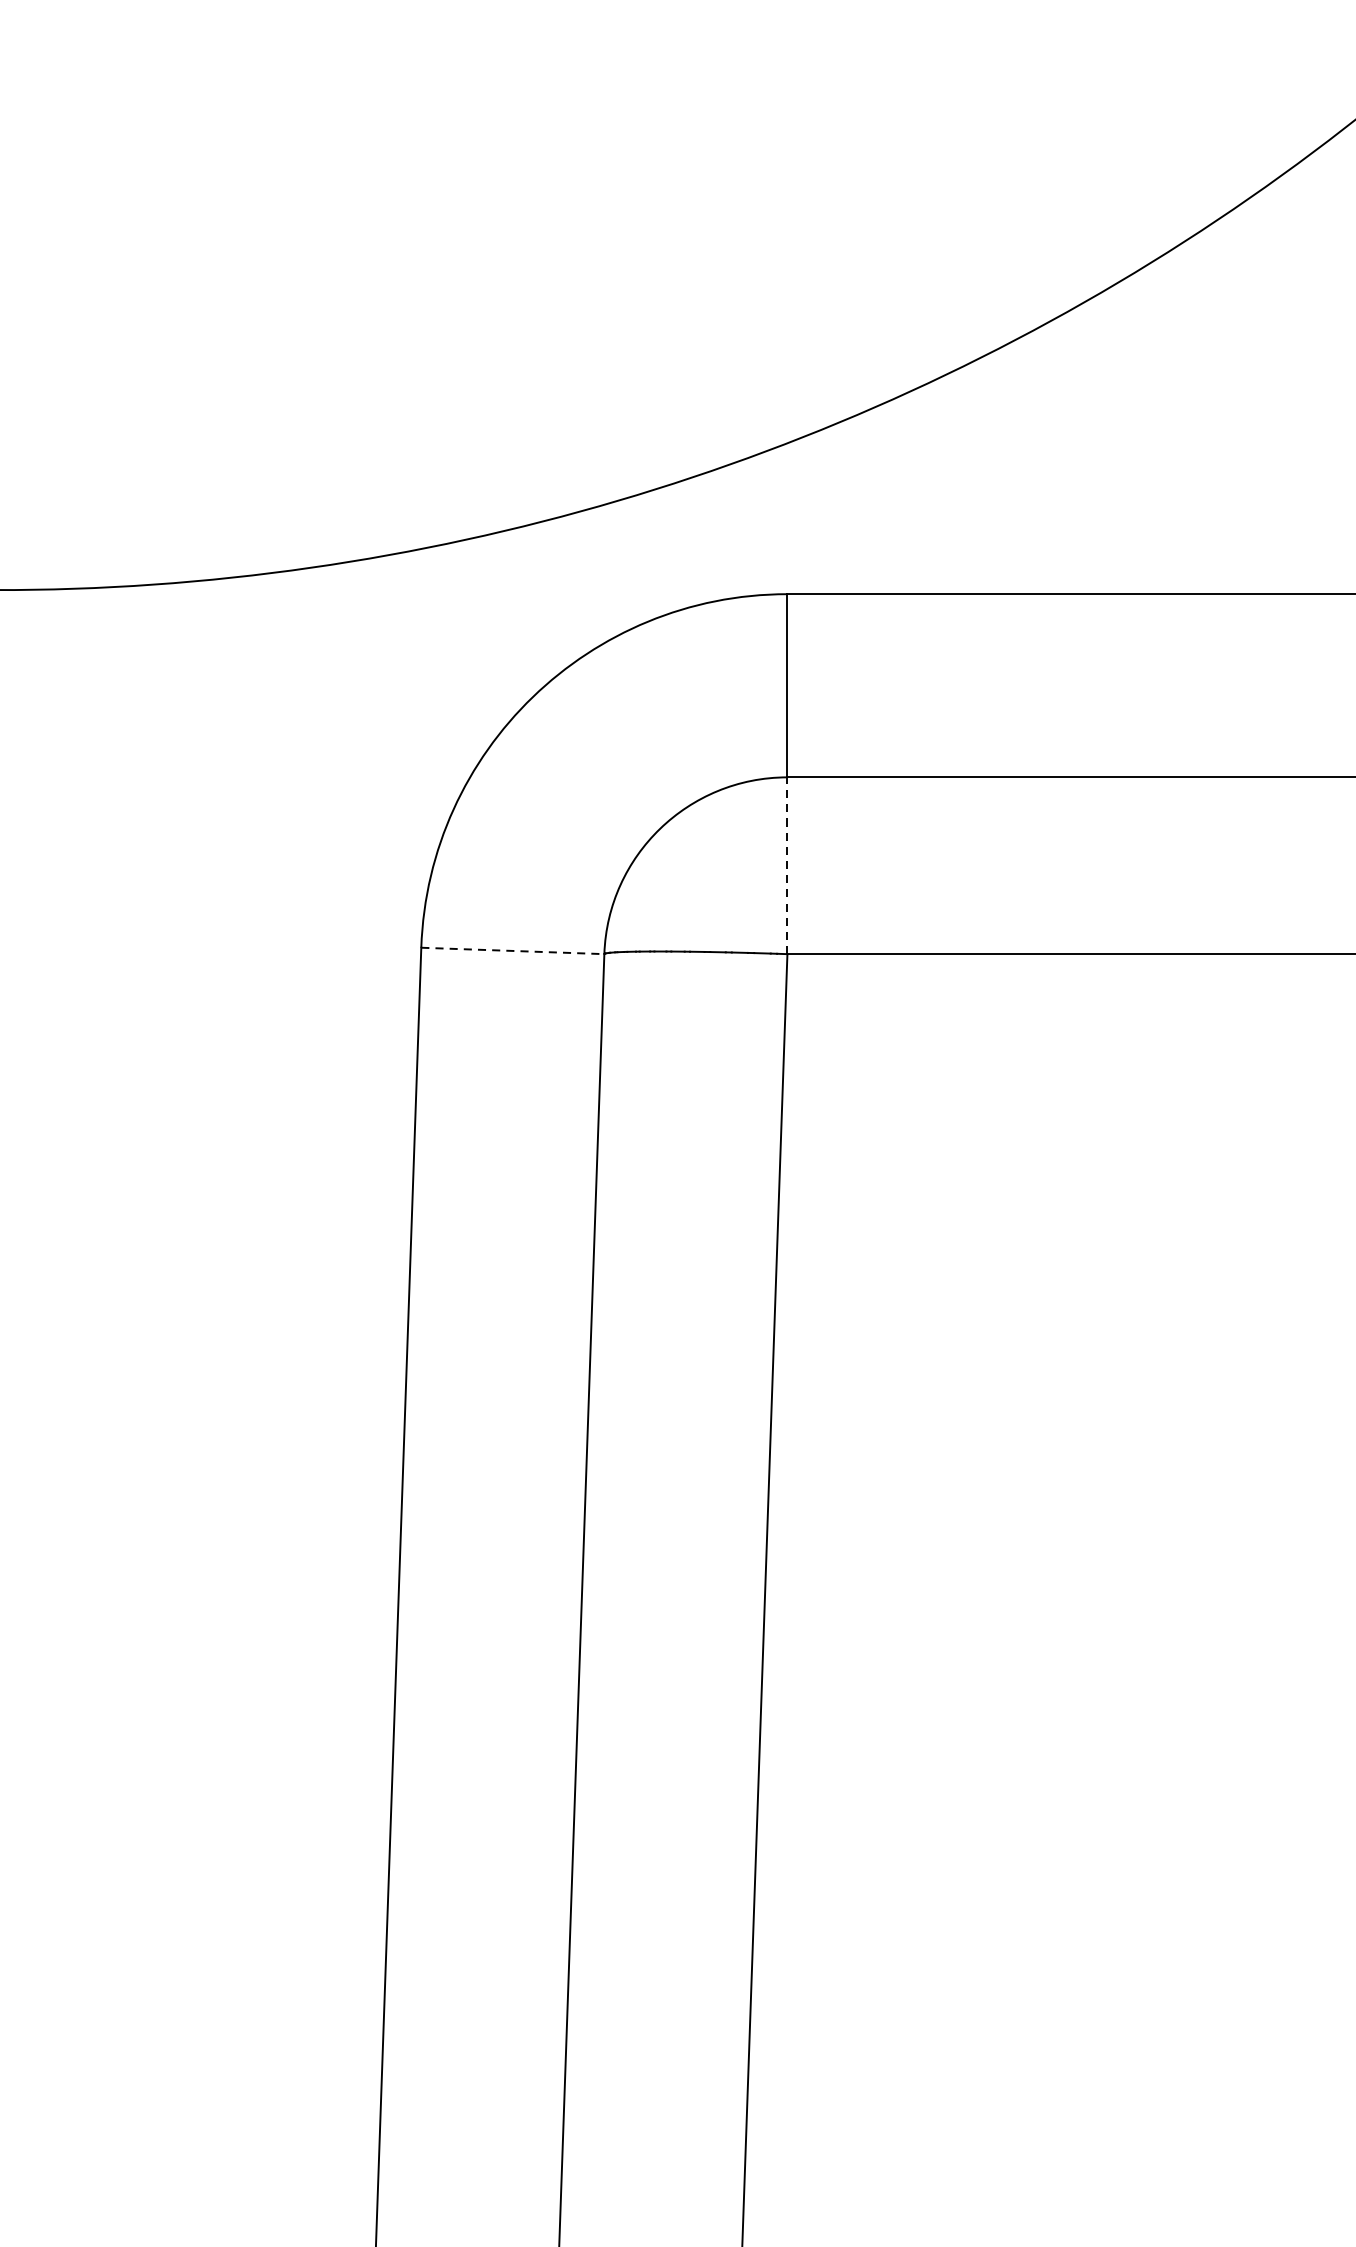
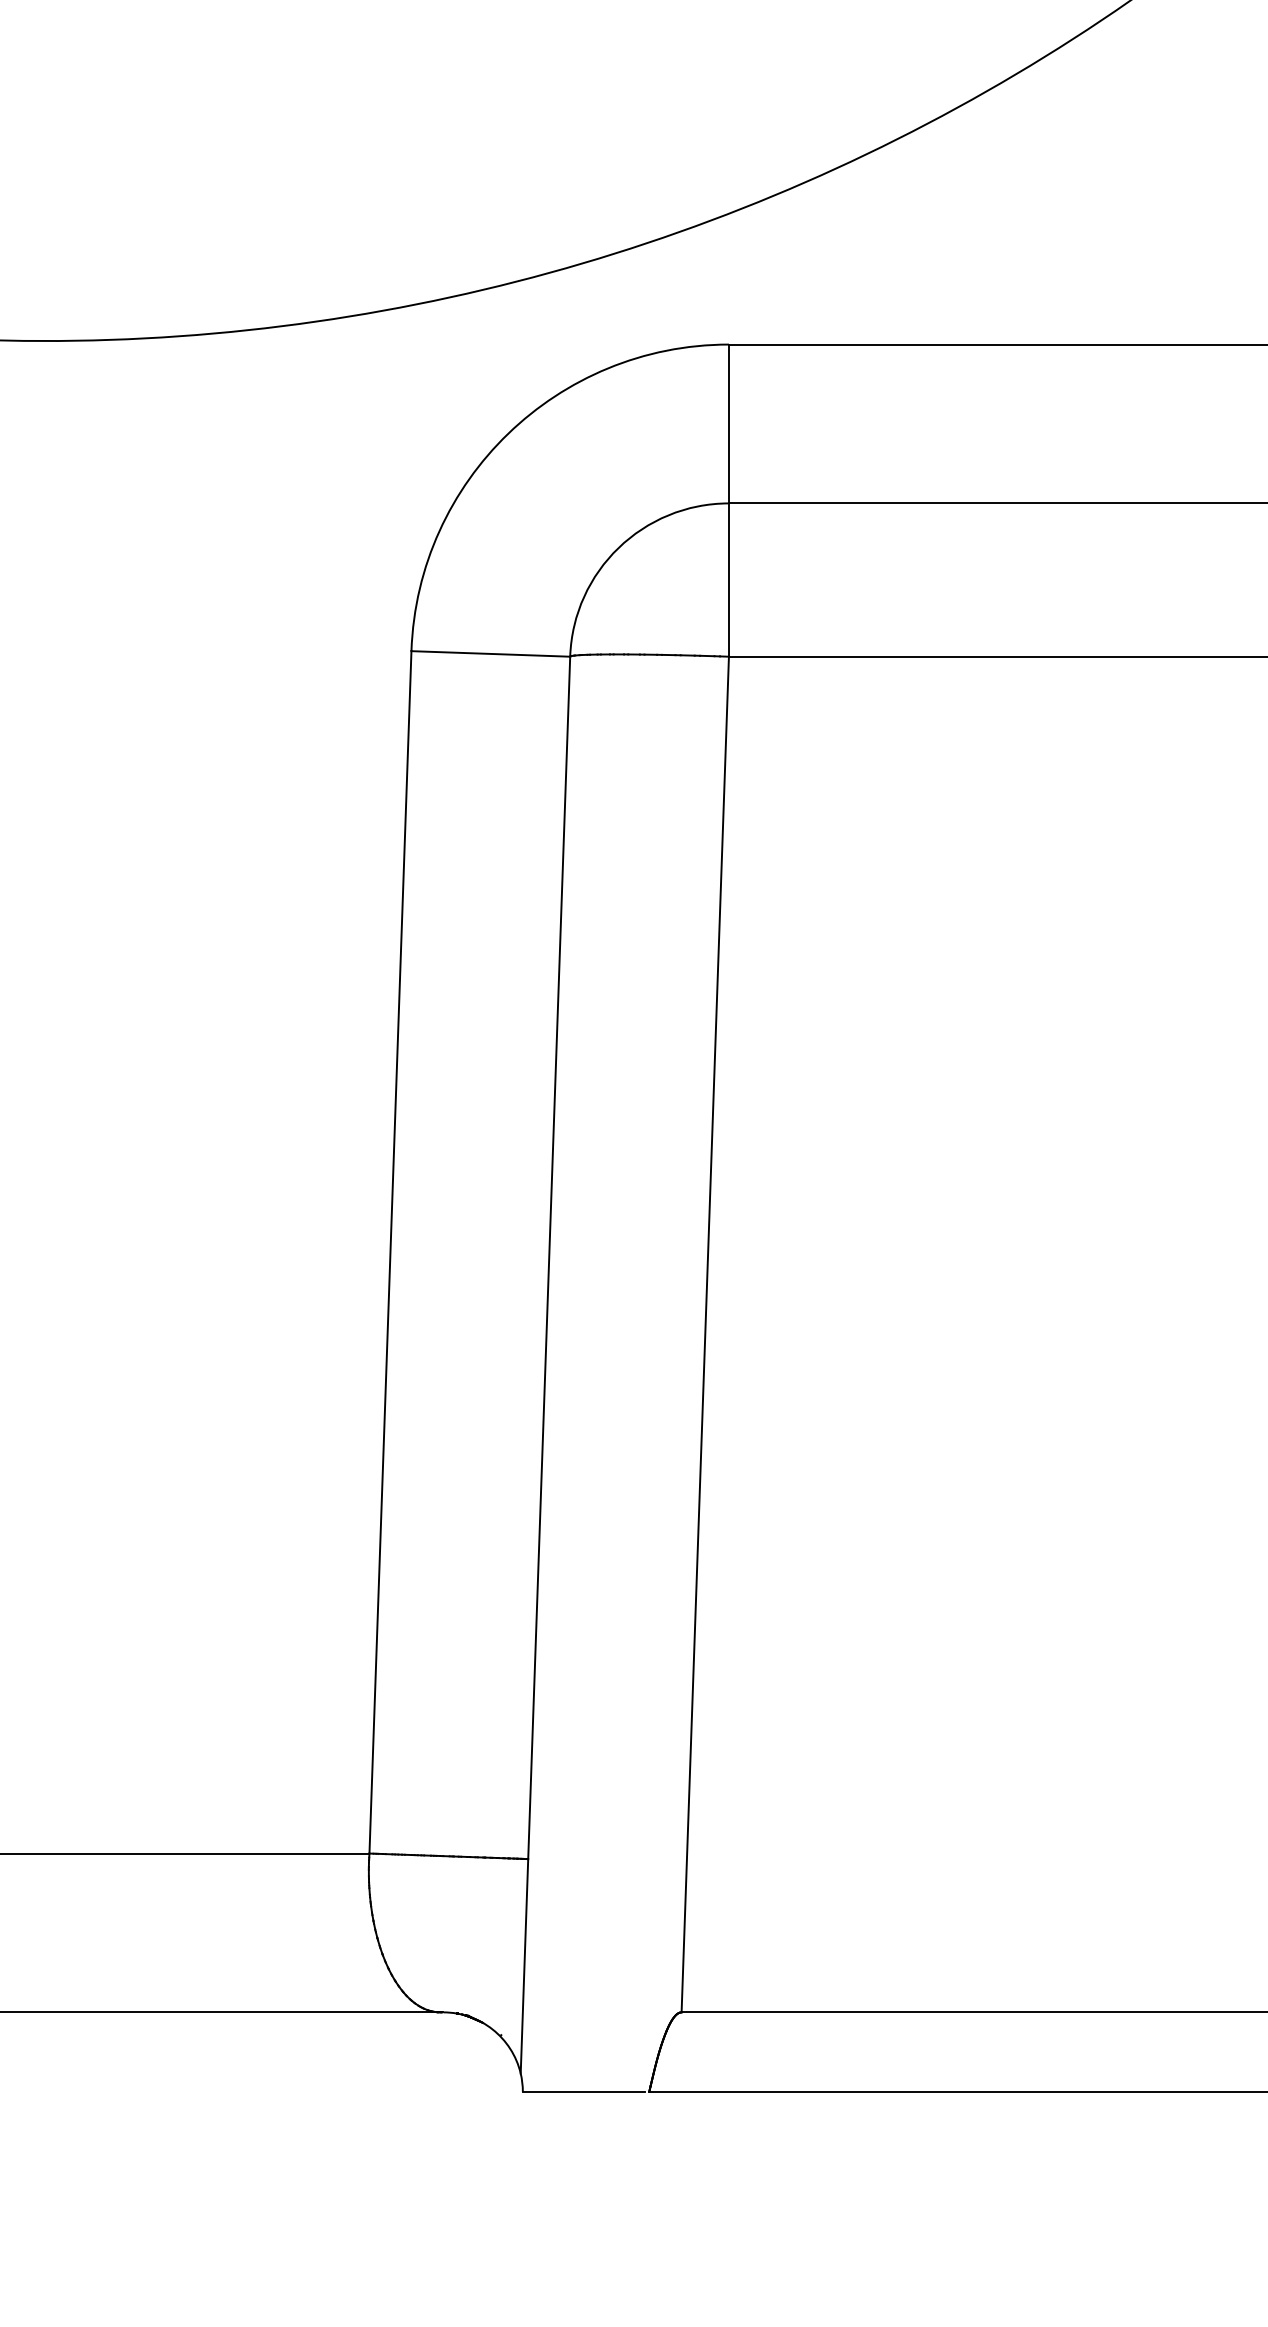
line: (786, 866) -> (728, 580), dashed -> solid
line: (513, 950) -> (491, 653), dashed -> solid

